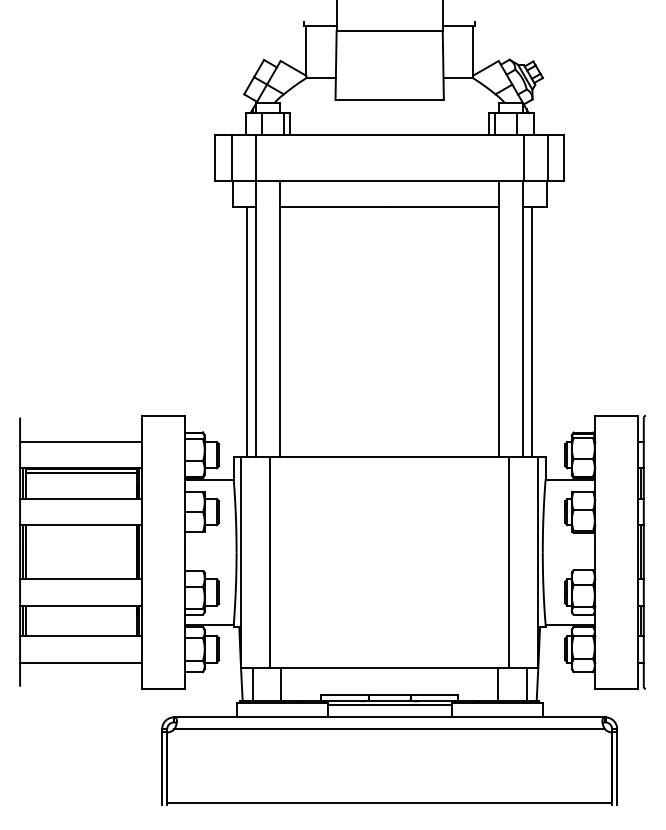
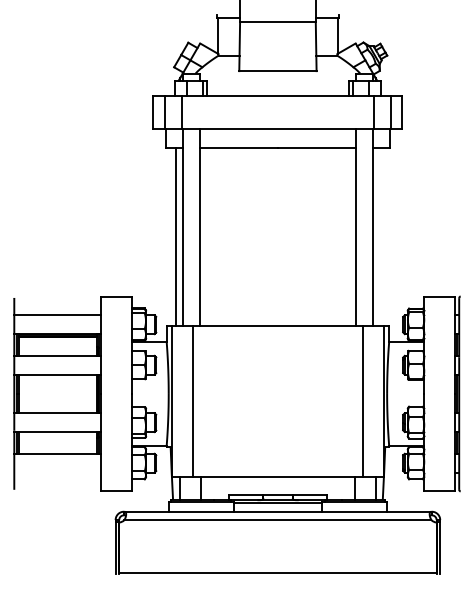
line: (532, 331) -> (379, 236), removed
line: (80, 662) -> (57, 472), removed

